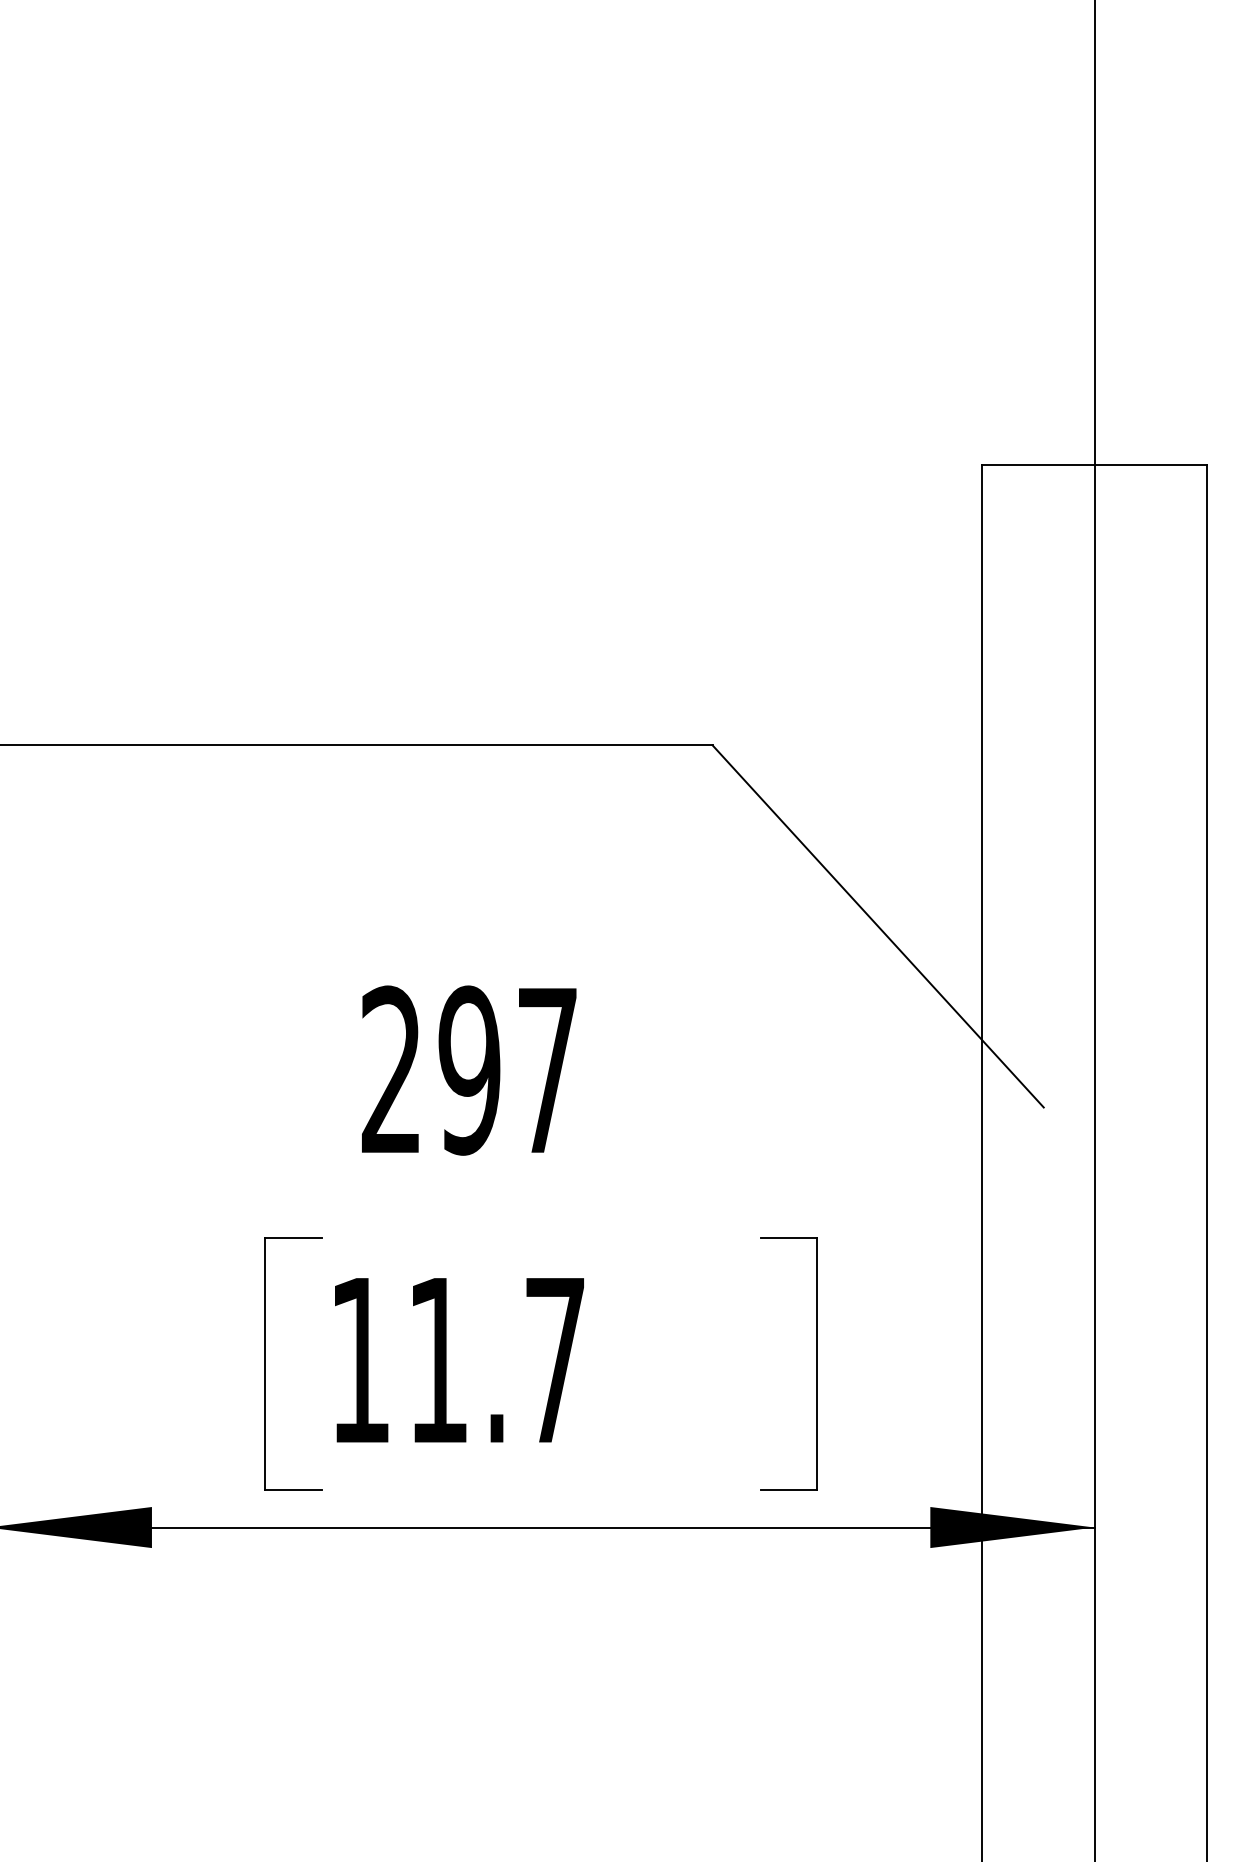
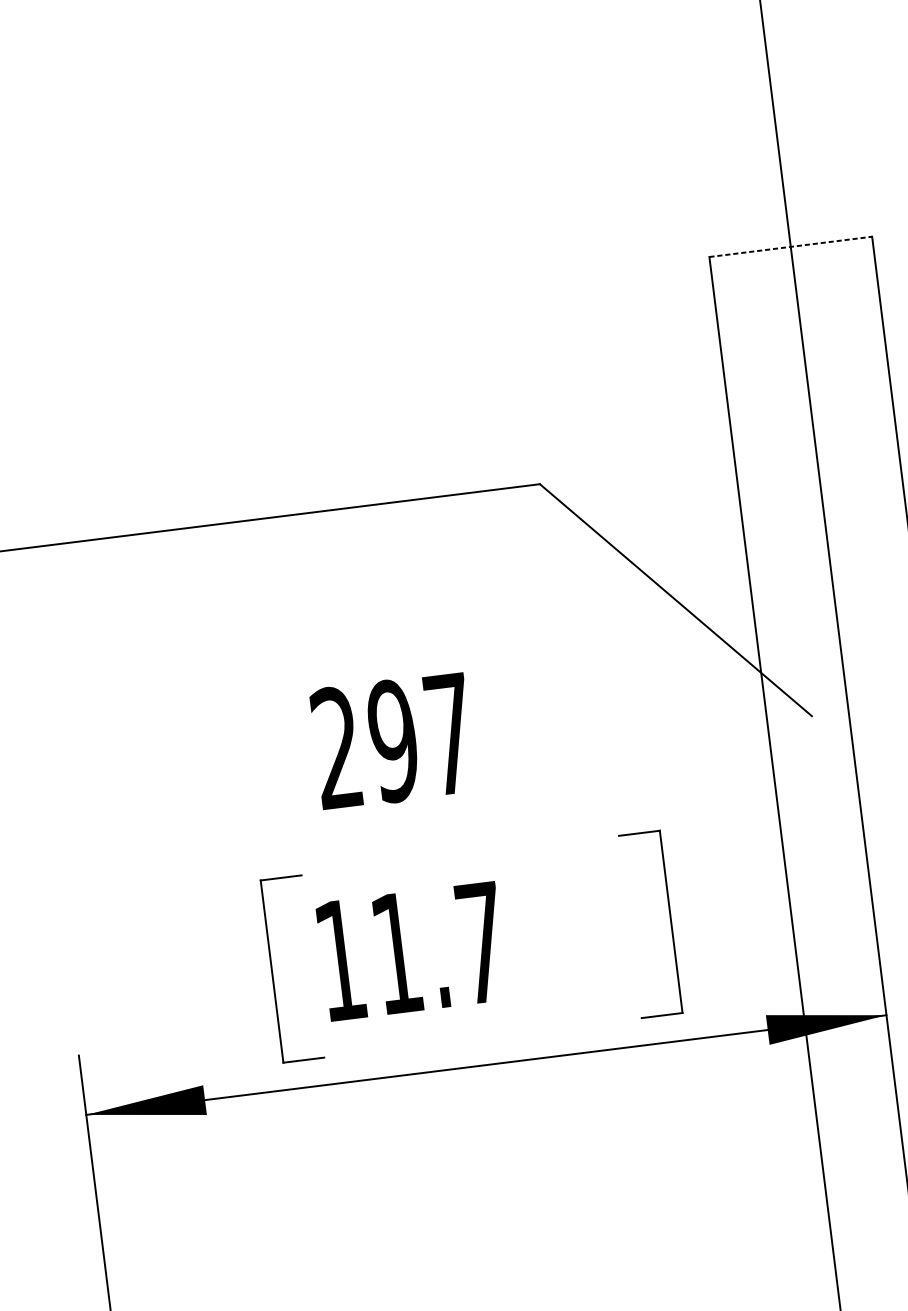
line: (1094, 464) -> (790, 246), solid -> dashed

